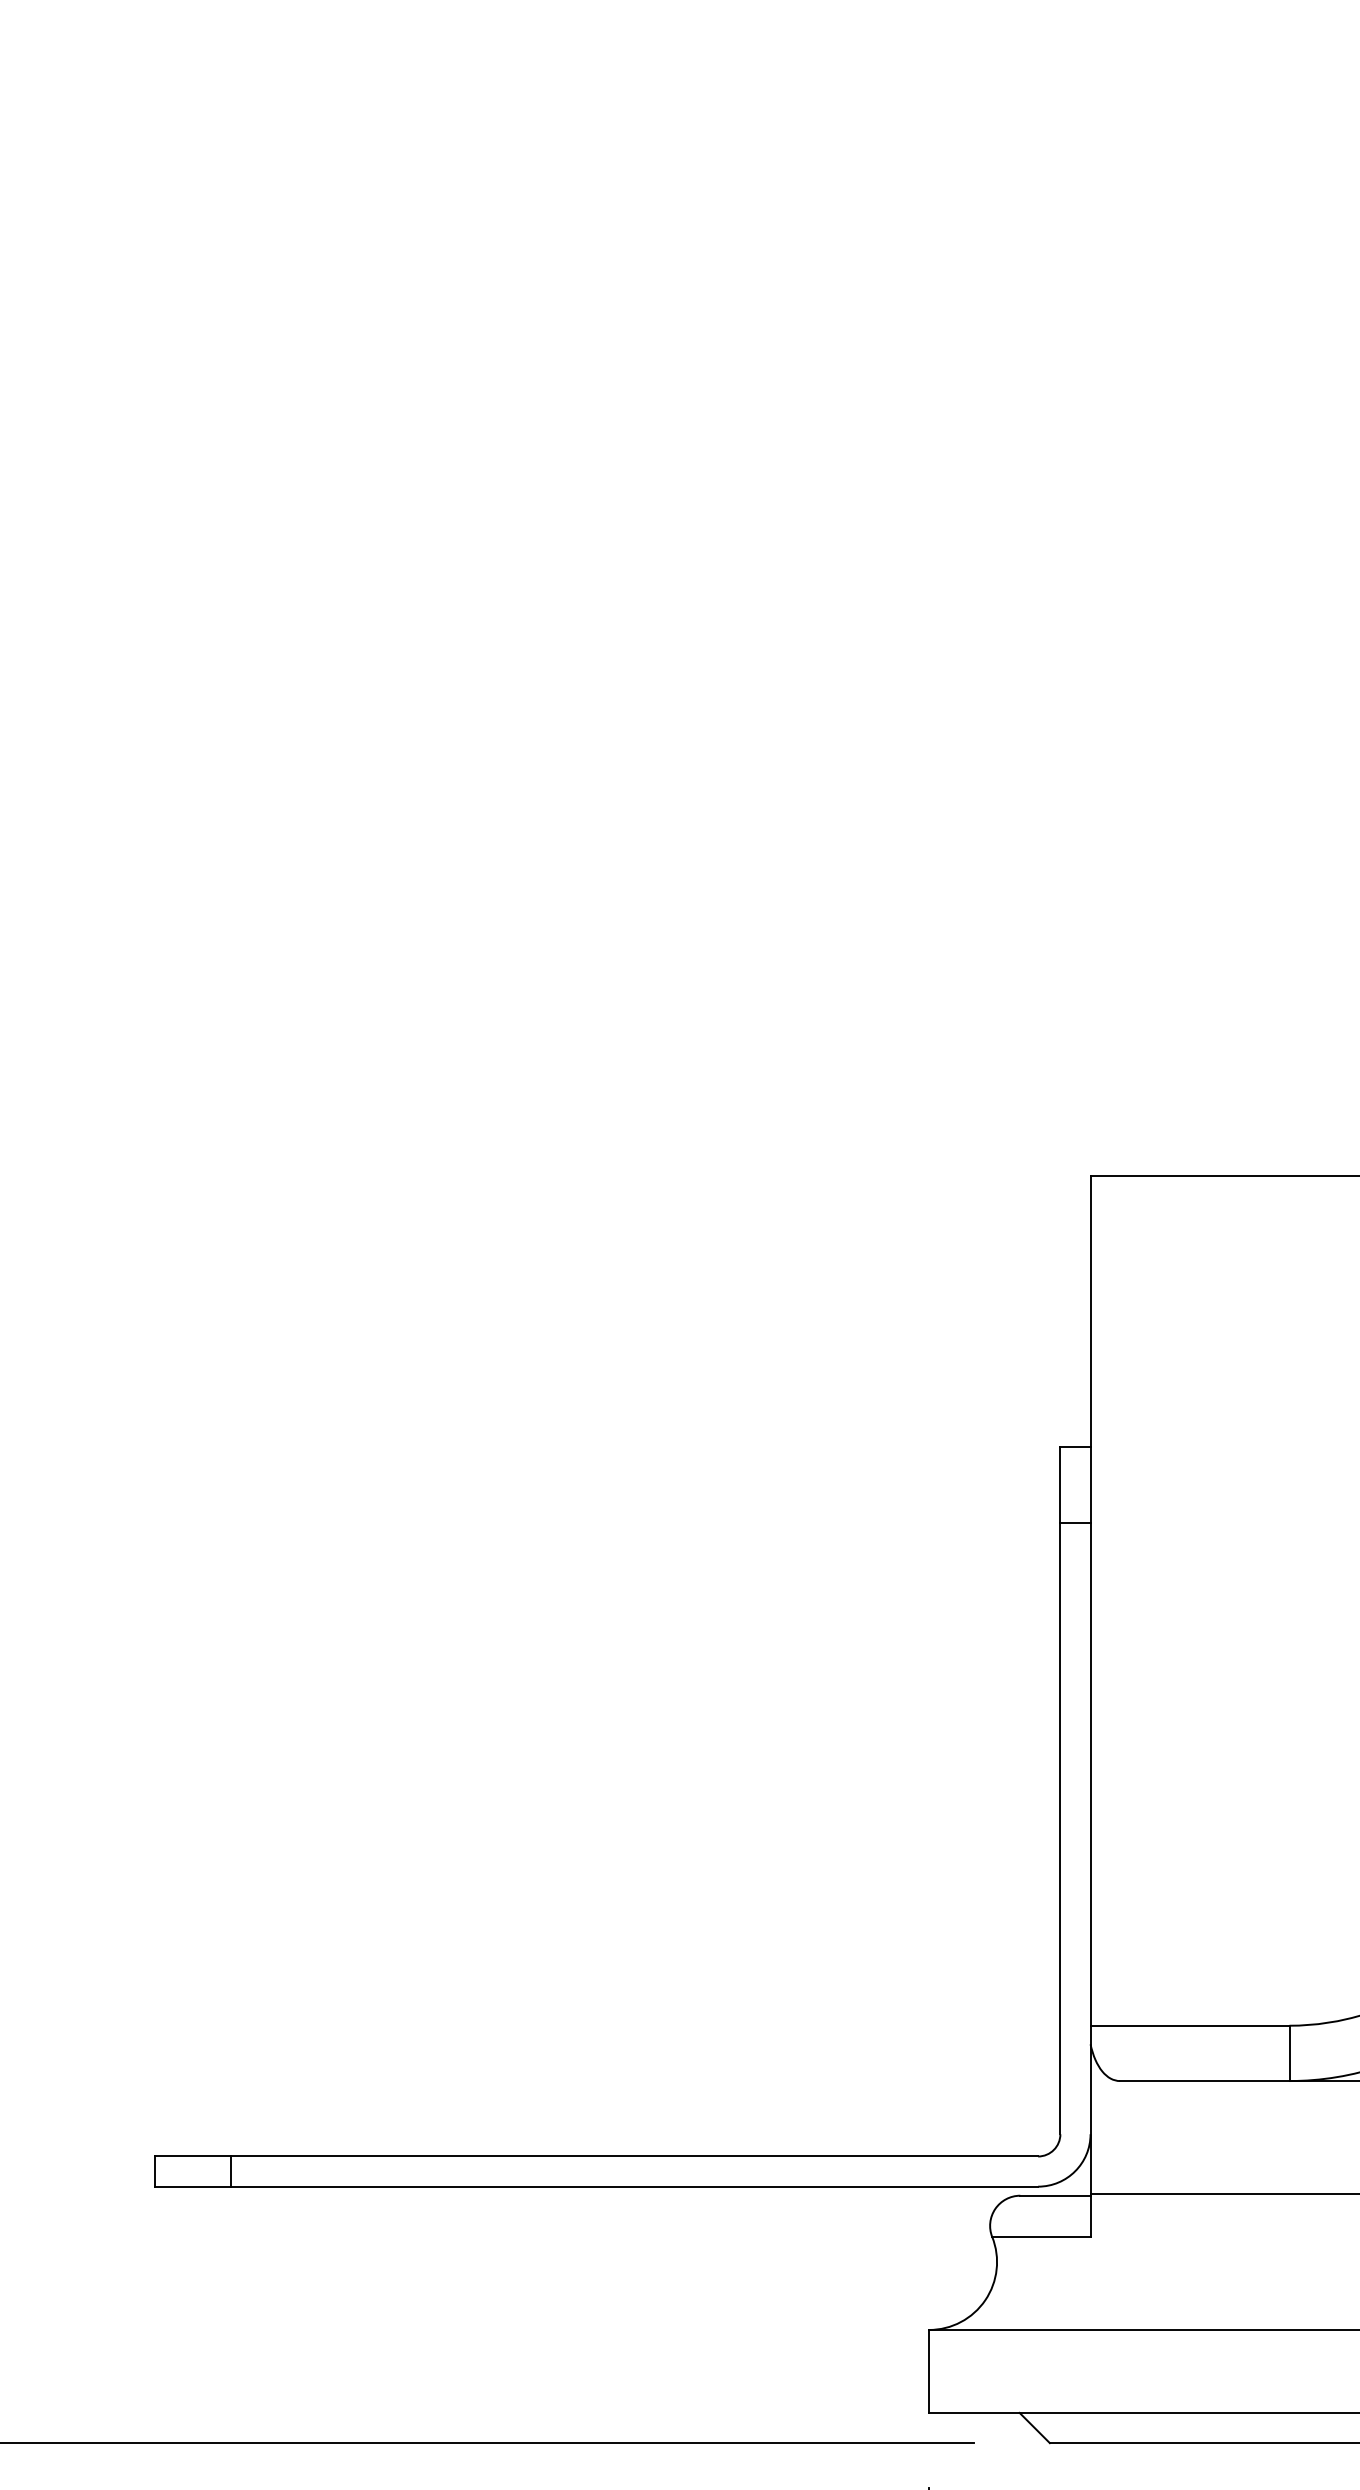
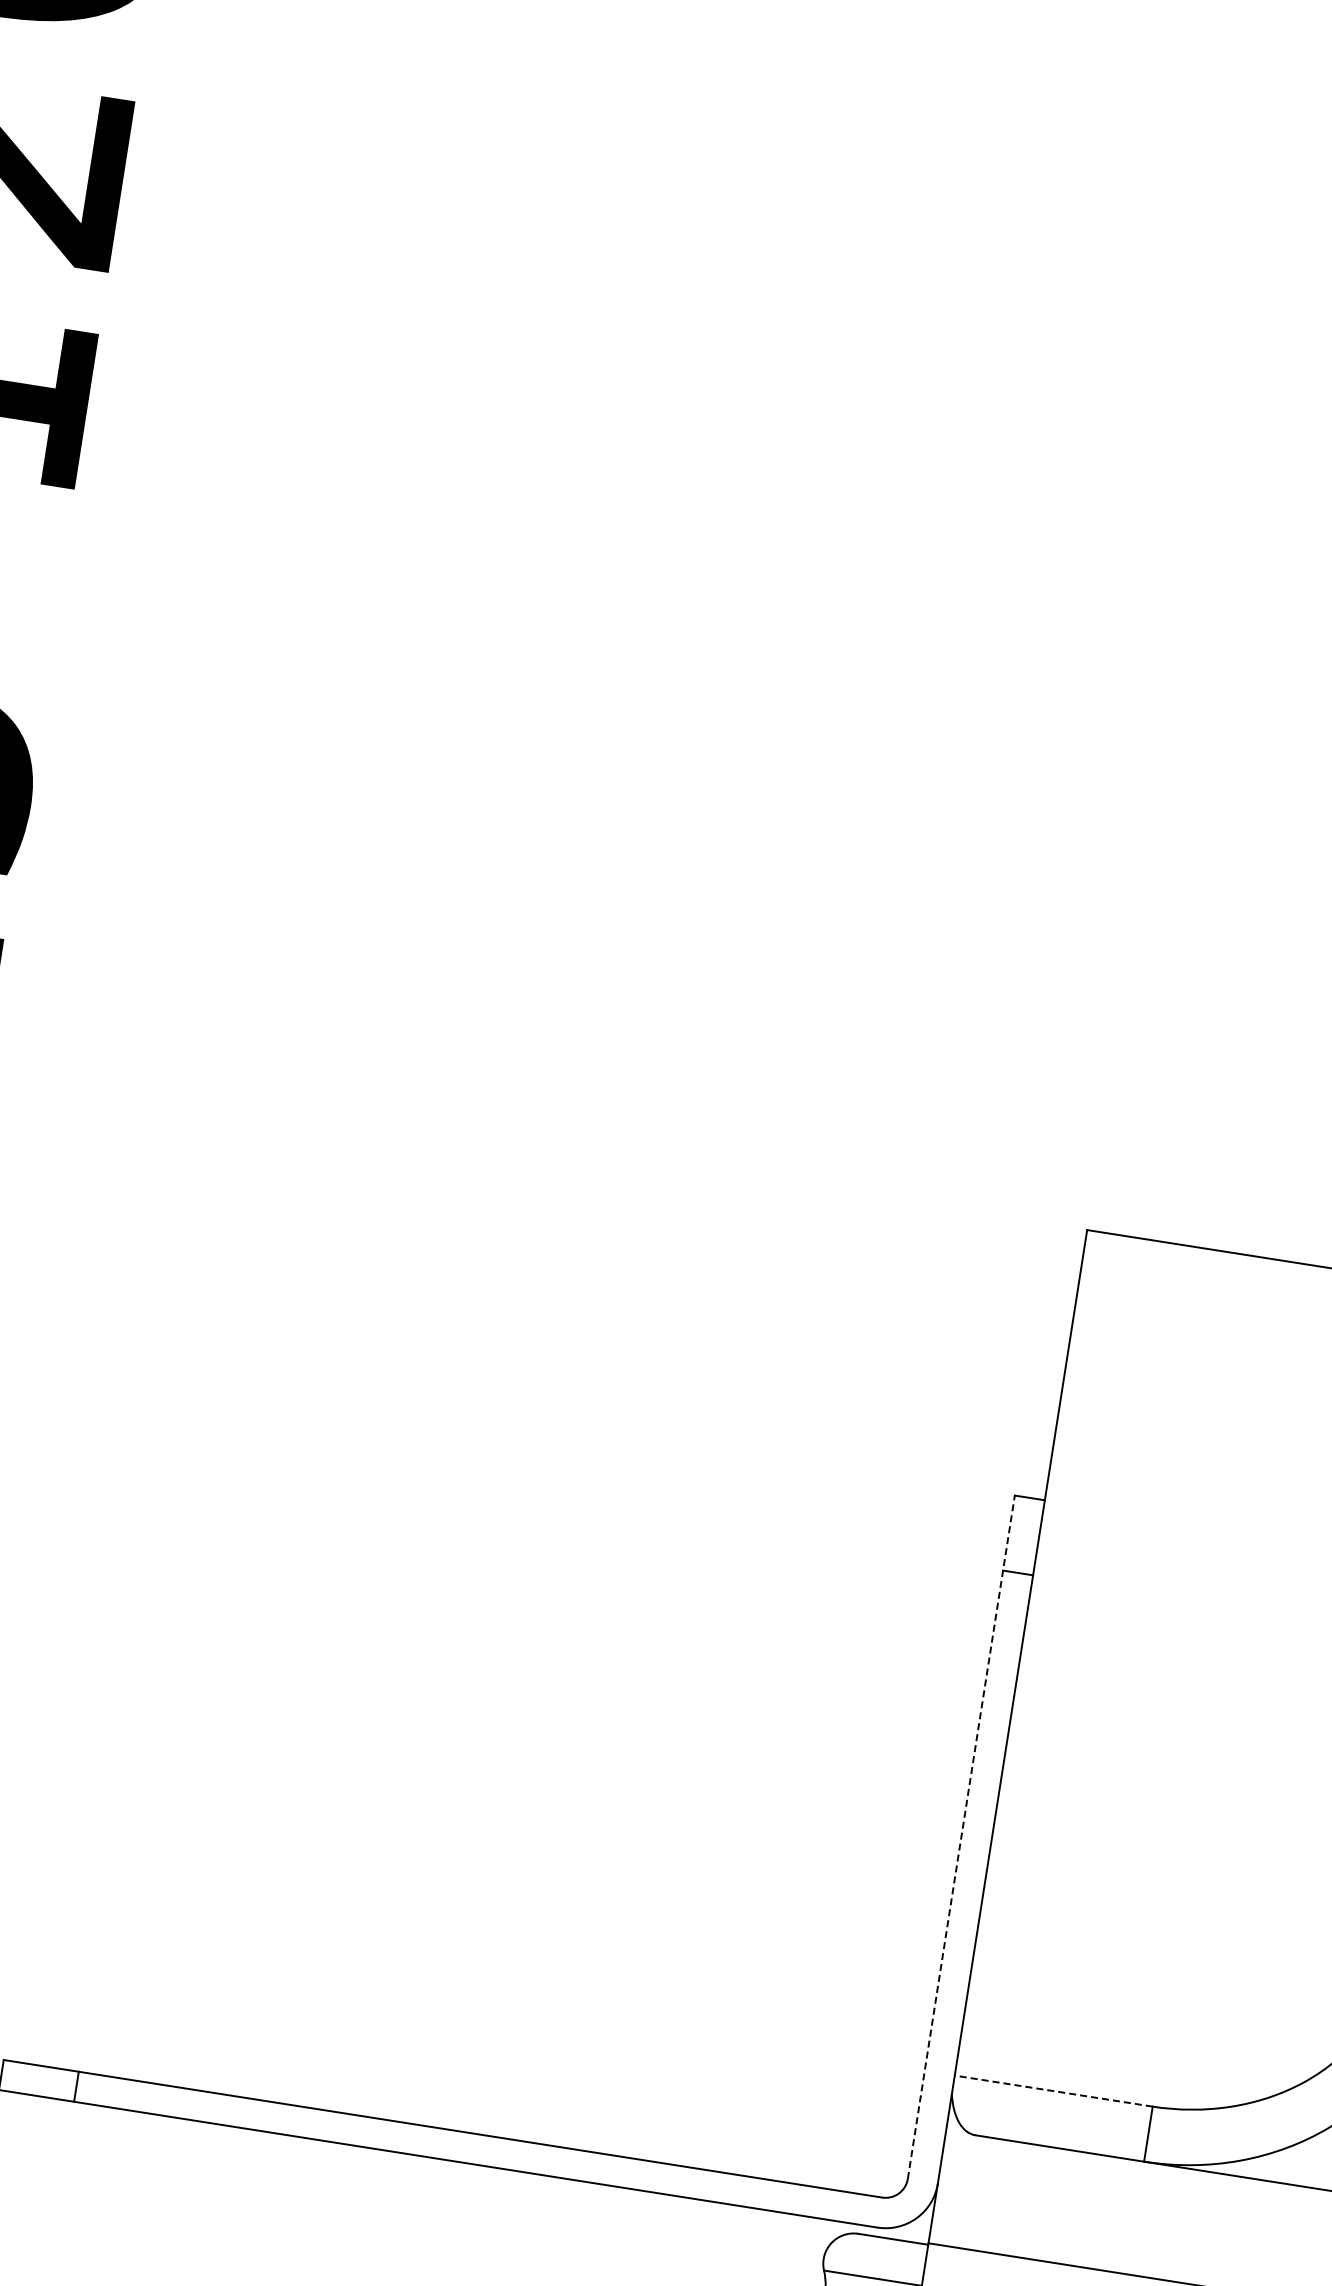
line: (1060, 1790) -> (961, 1836), solid -> dashed
line: (1189, 2025) -> (1053, 2090), solid -> dashed

